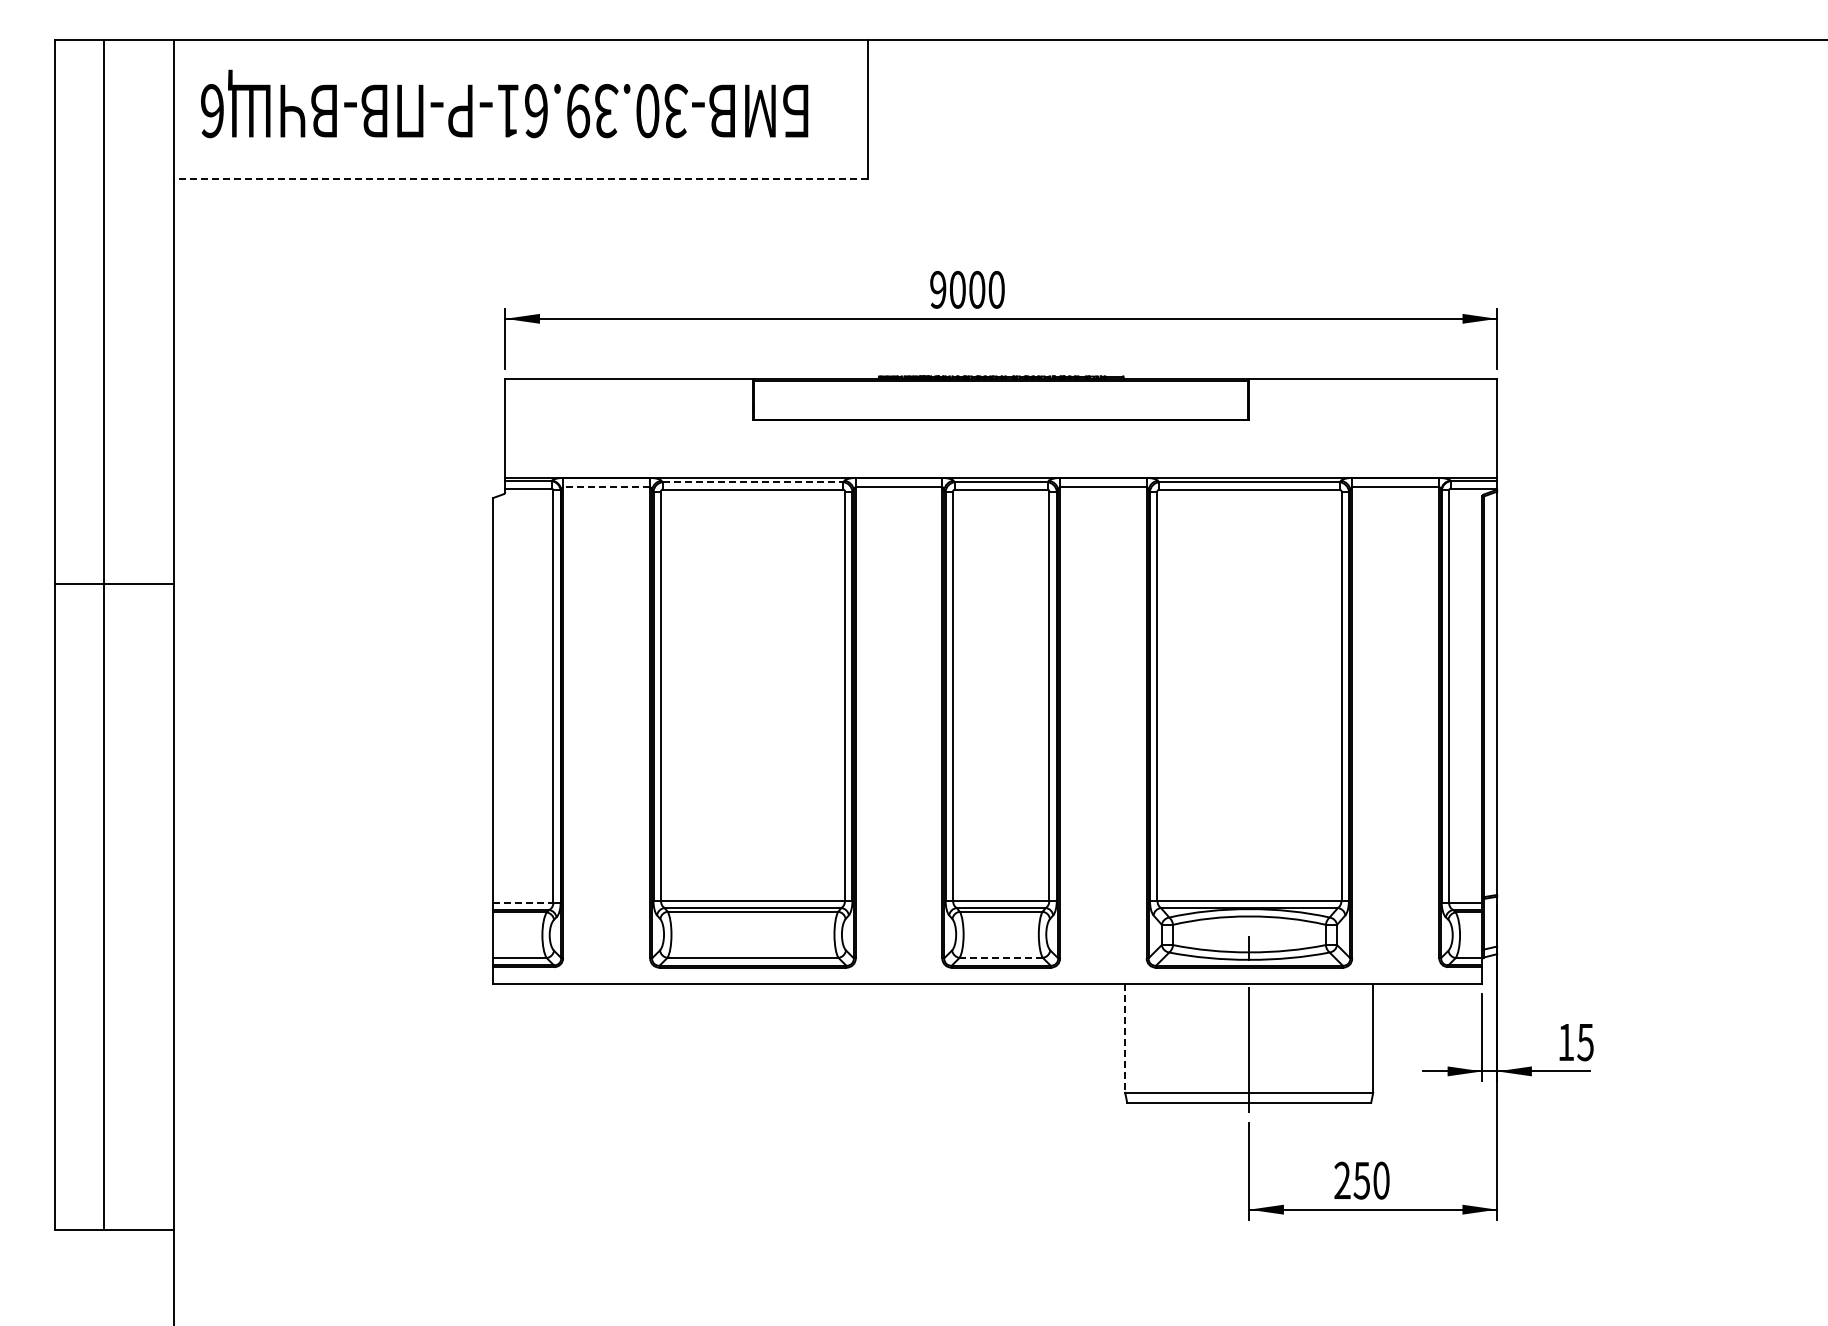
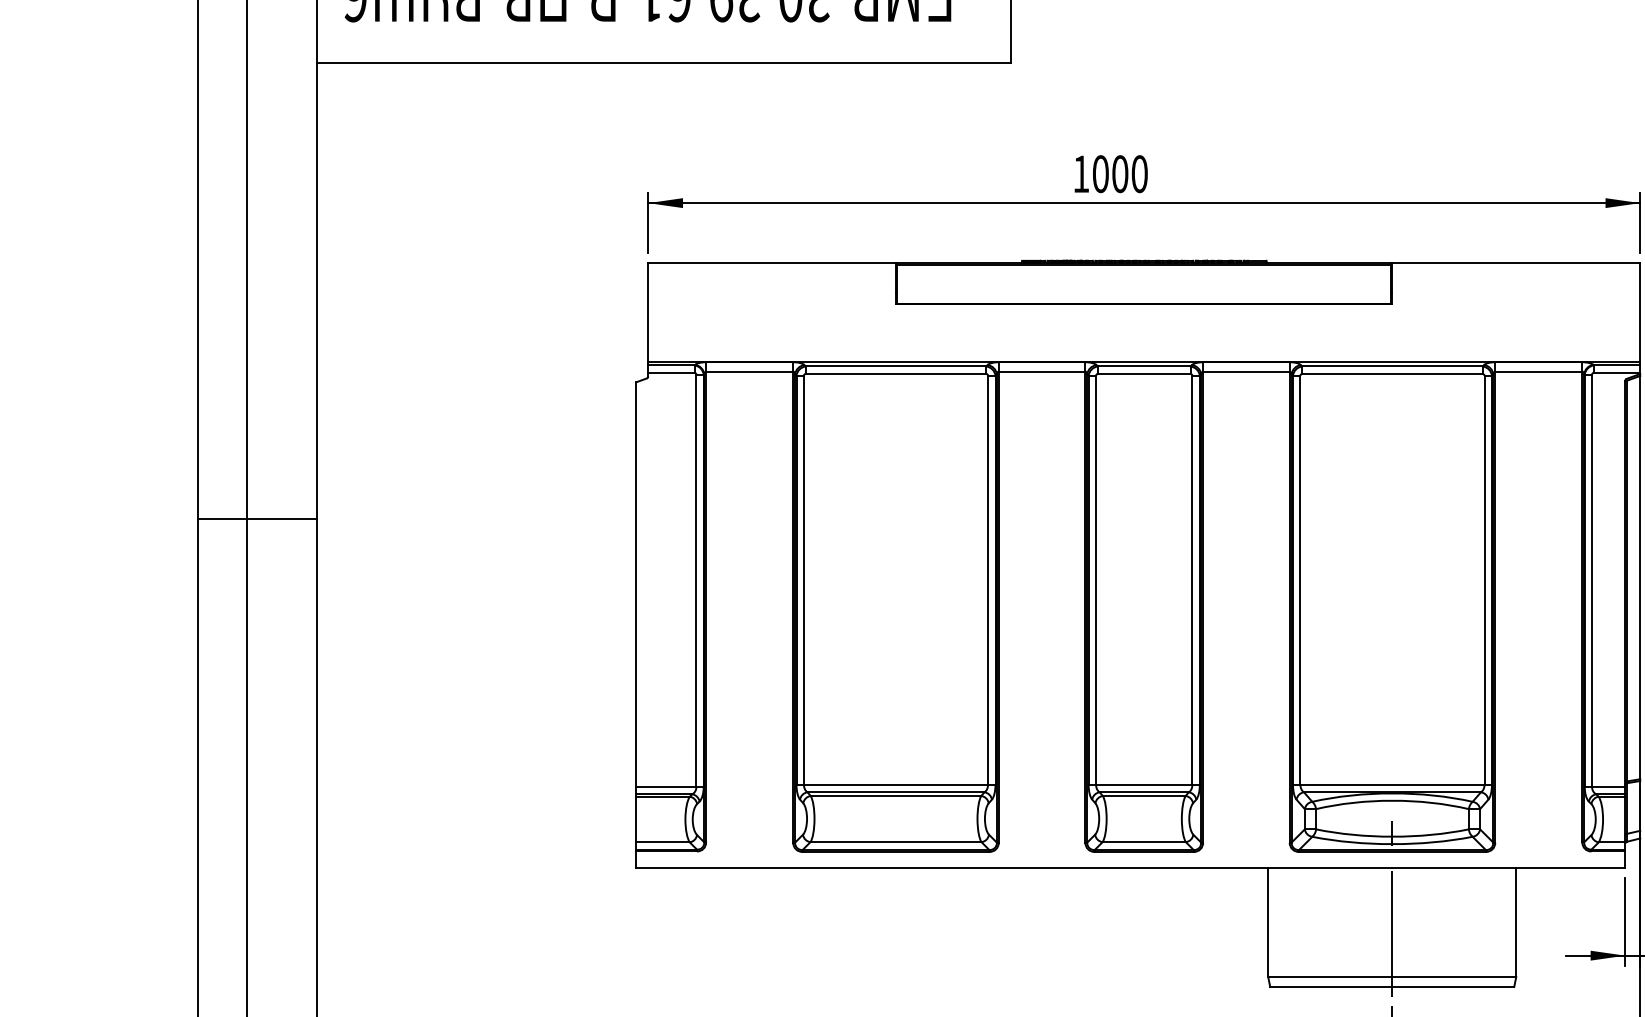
line: (520, 178) -> (663, 62), dashed -> solid
text: (938, 289) -> (1081, 173), 9000 -> 1000
line: (753, 482) -> (896, 366), dashed -> solid
line: (606, 487) -> (749, 371), dashed -> solid
line: (113, 583) -> (256, 518), moved
line: (523, 902) -> (666, 786), dashed -> solid
line: (1001, 957) -> (1144, 841), dashed -> solid
line: (1125, 1038) -> (1268, 922), dashed -> solid

